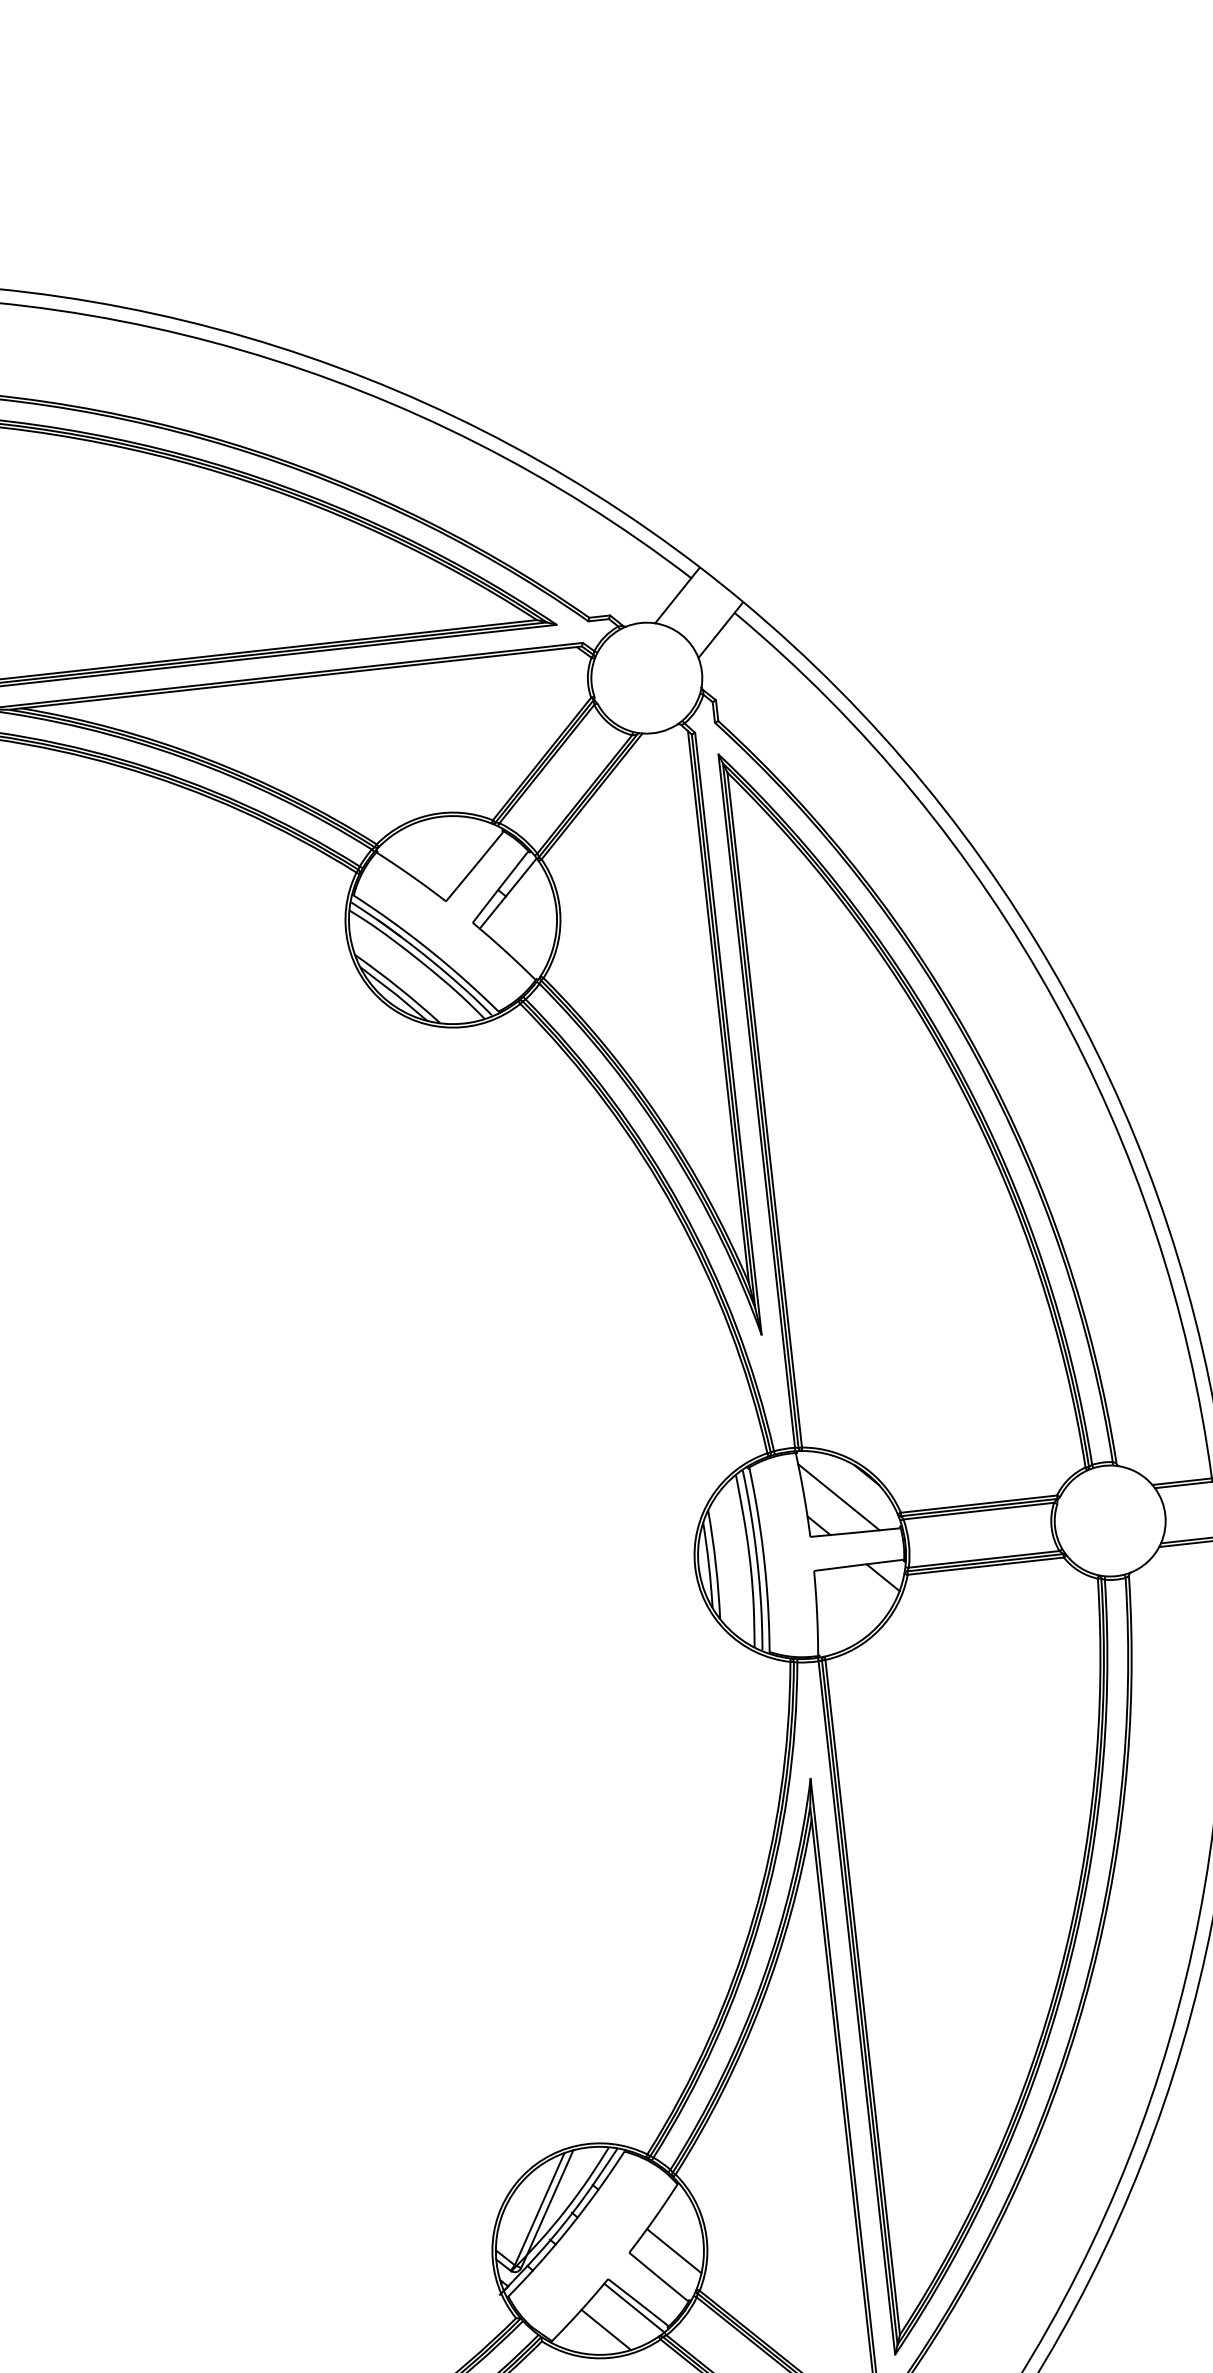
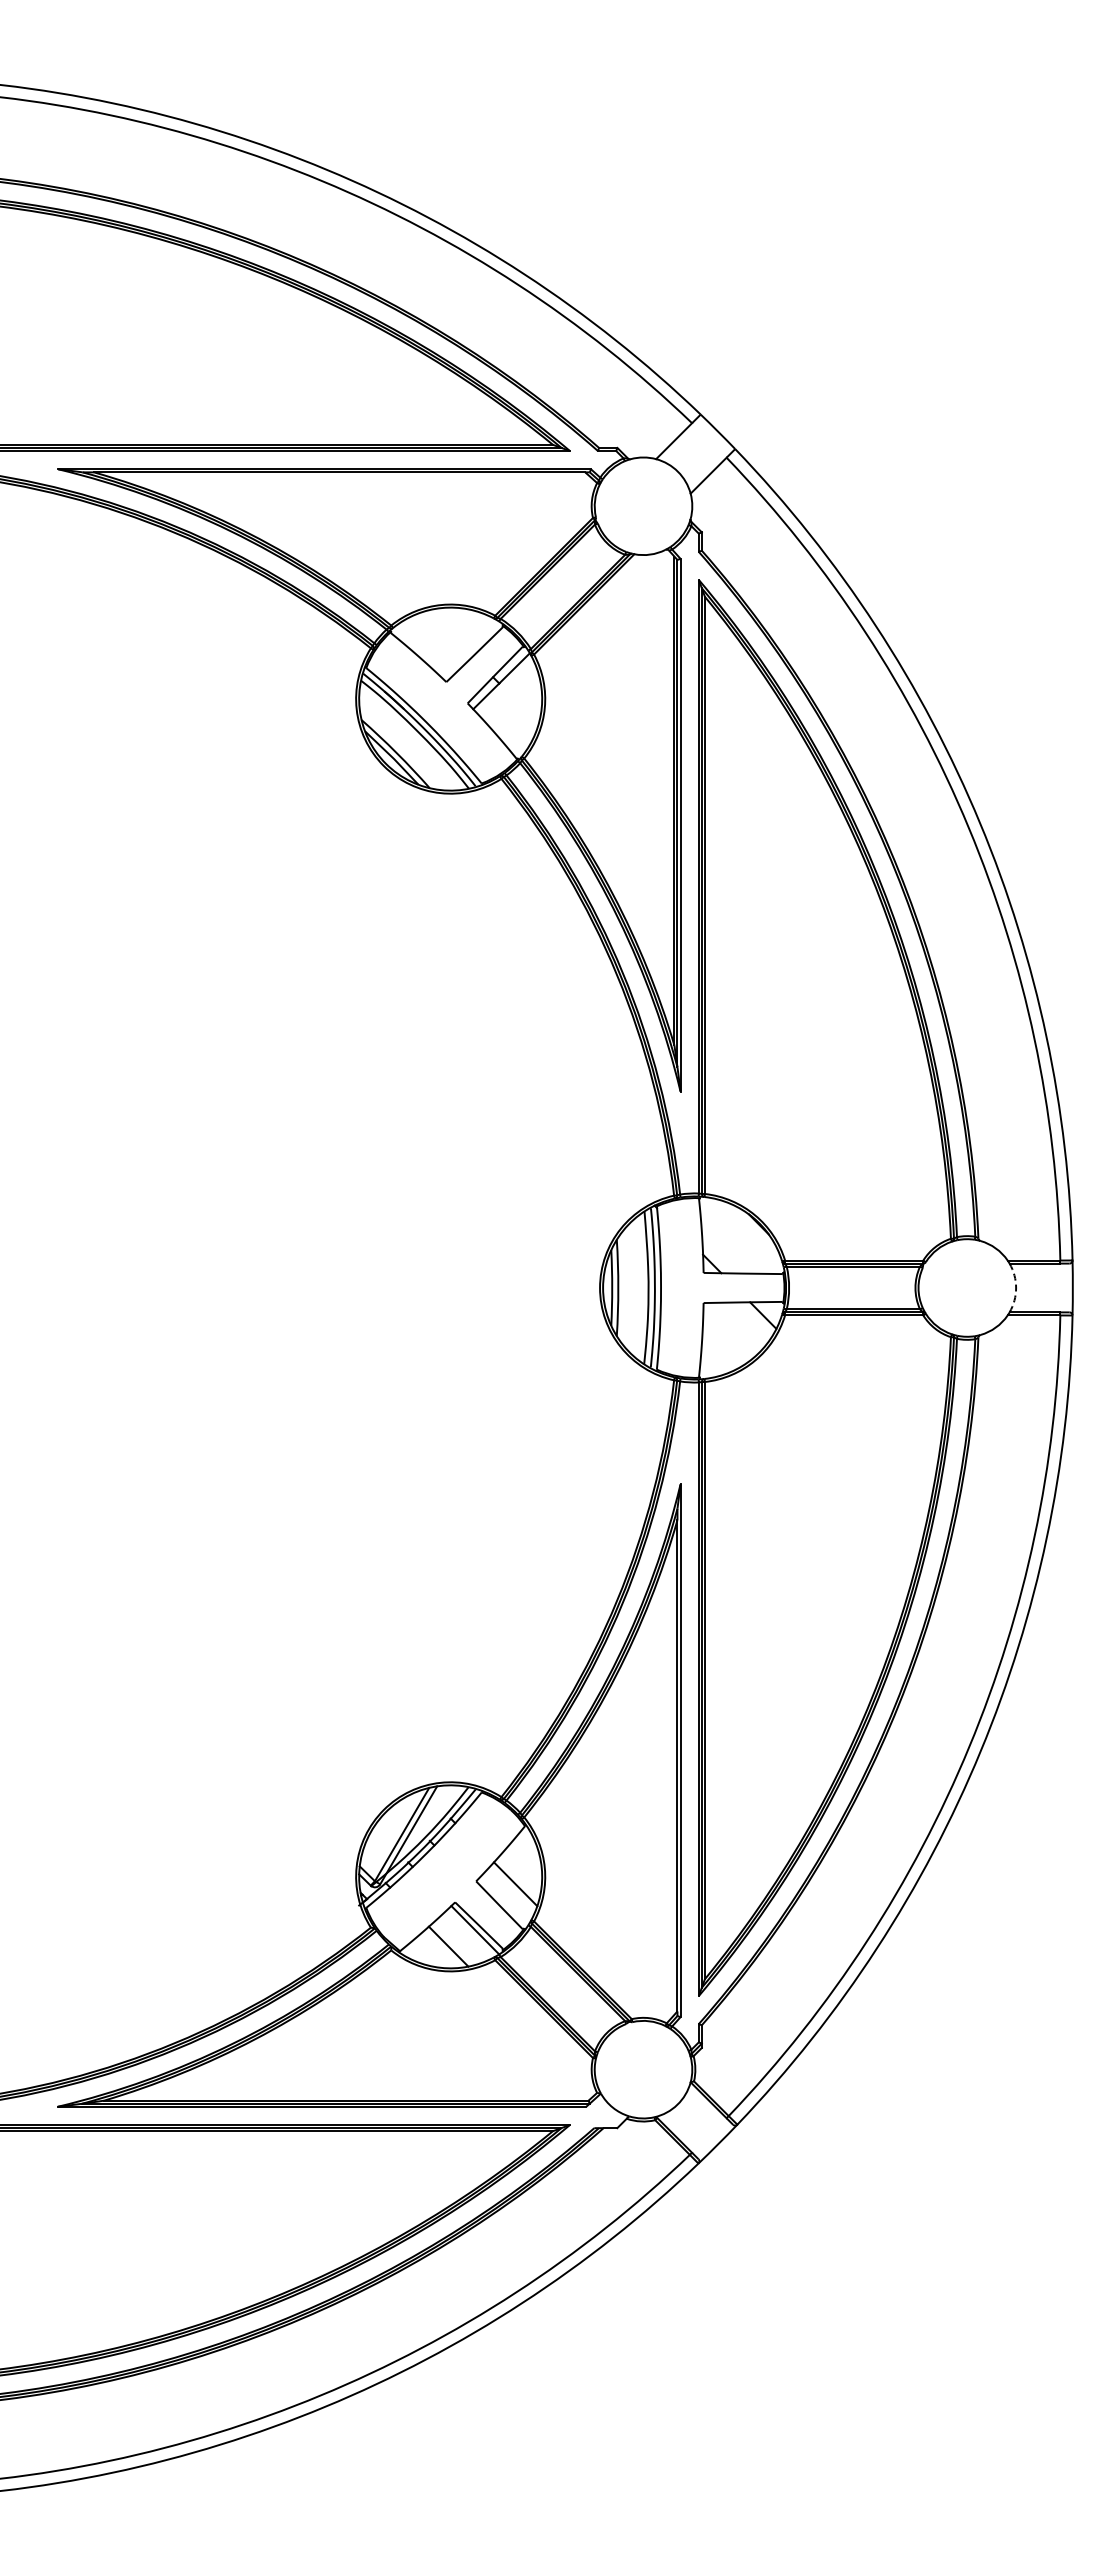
line: (837, 1496) -> (731, 1240), removed
arc: (1165, 1515) -> (1016, 1288), solid -> dashed

